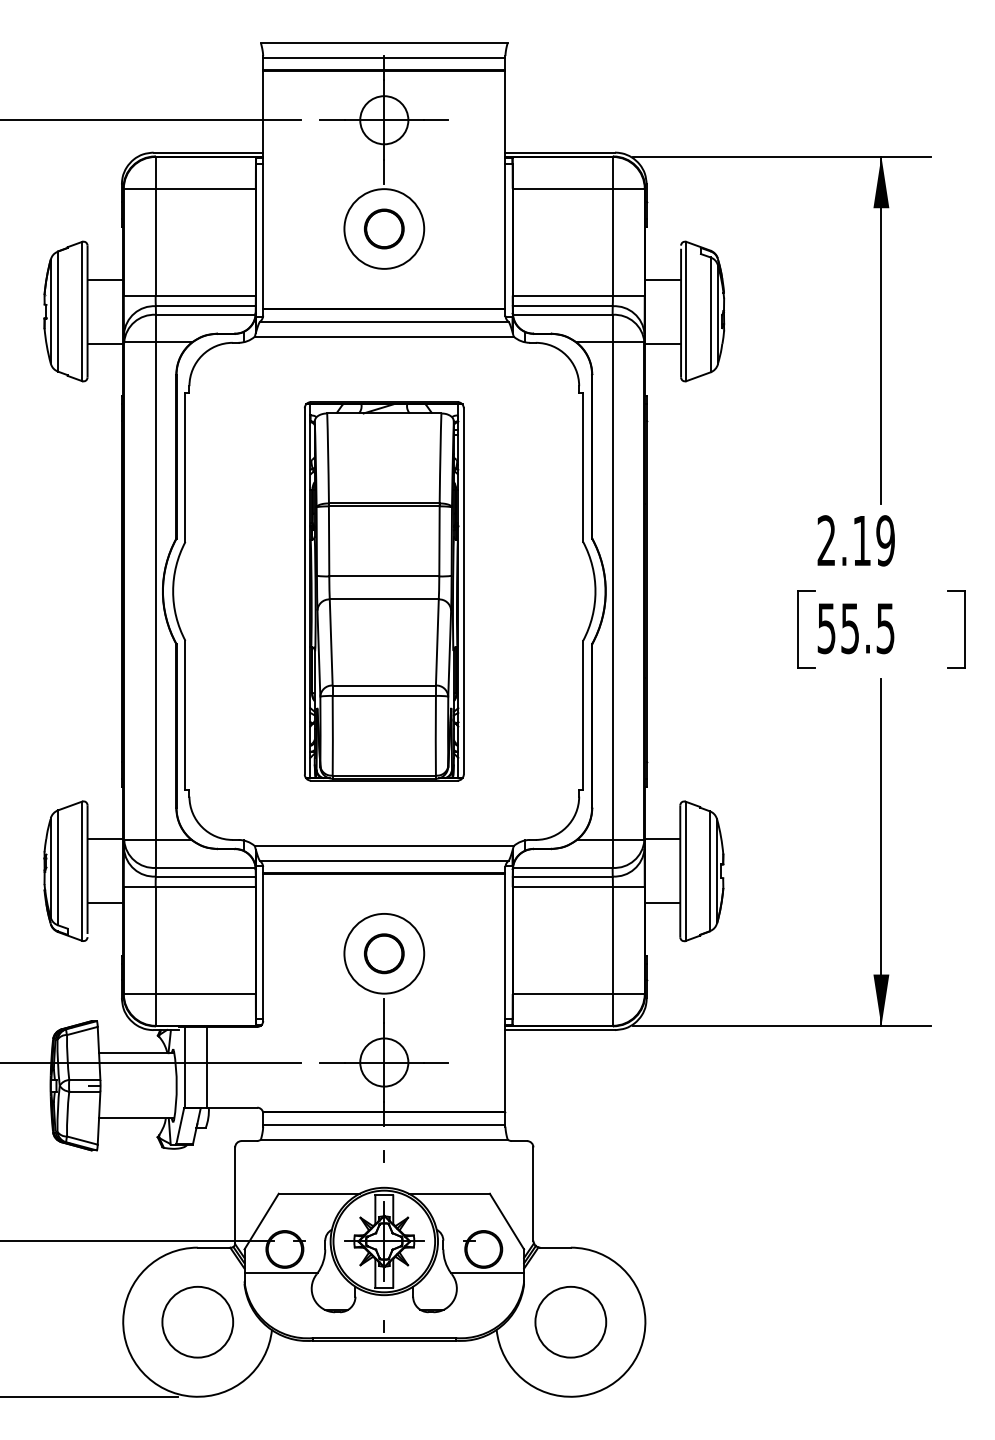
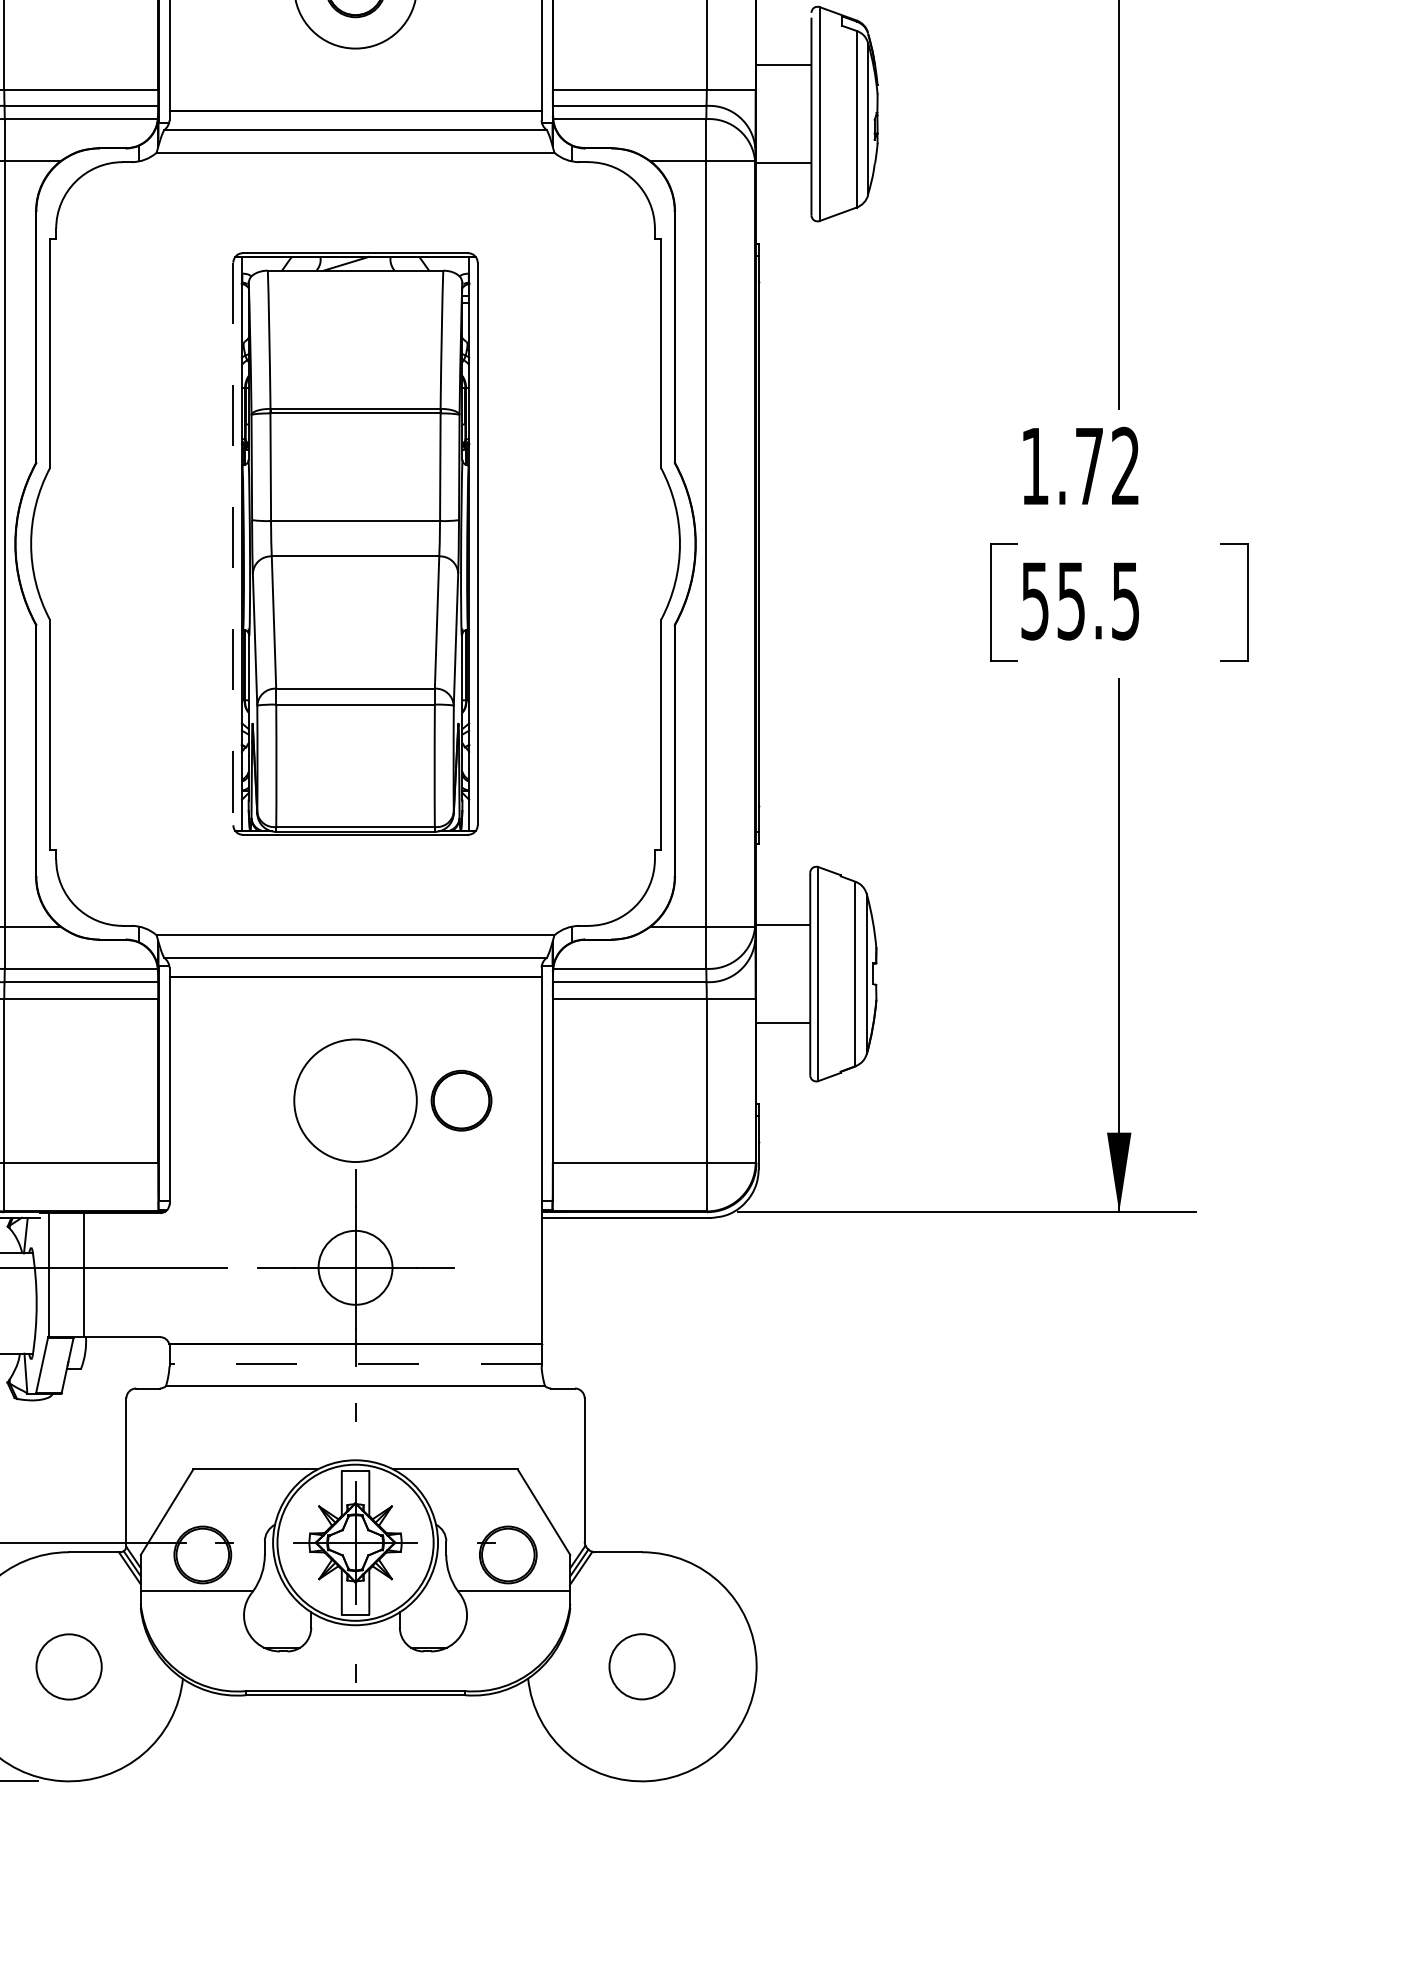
text: (855, 540) -> (1079, 465), 2.19 -> 1.72
line: (304, 591) -> (232, 544), solid -> dashed
part: (384, 953) -> (461, 1100), moved
line: (383, 1124) -> (354, 1363), solid -> dashed
circle: (570, 1321) -> (641, 1665), size x0.6
circle: (197, 1322) -> (68, 1667), size x0.6

